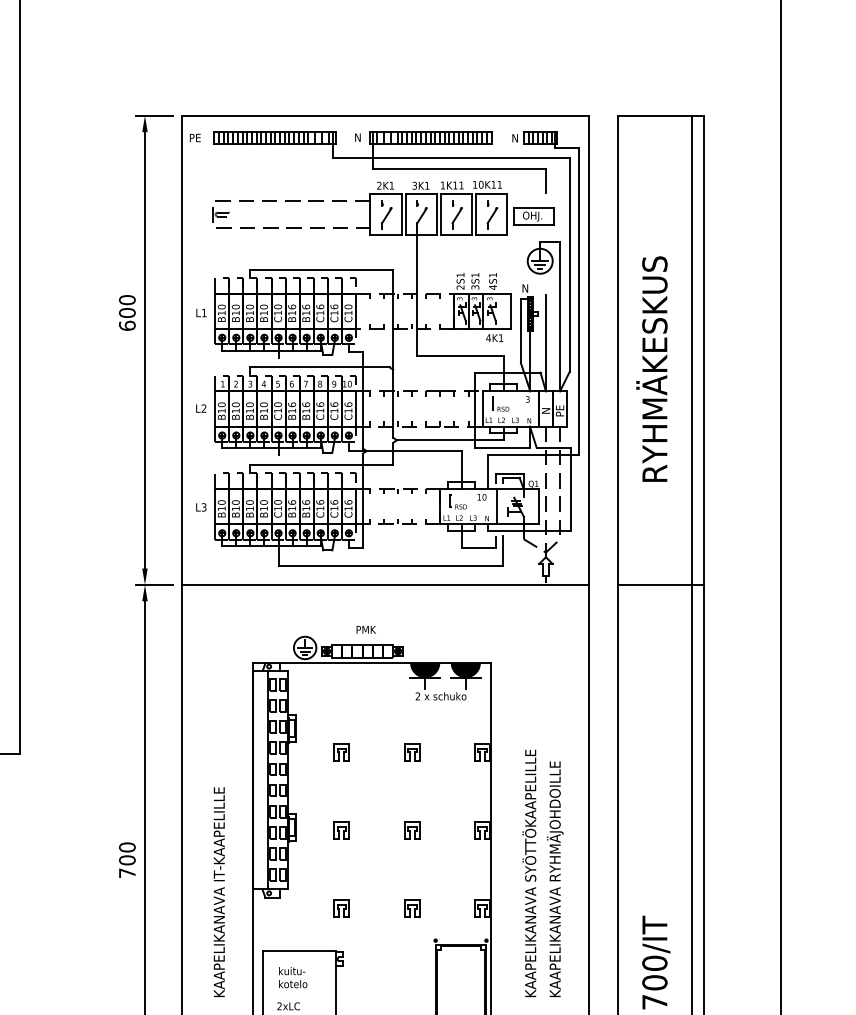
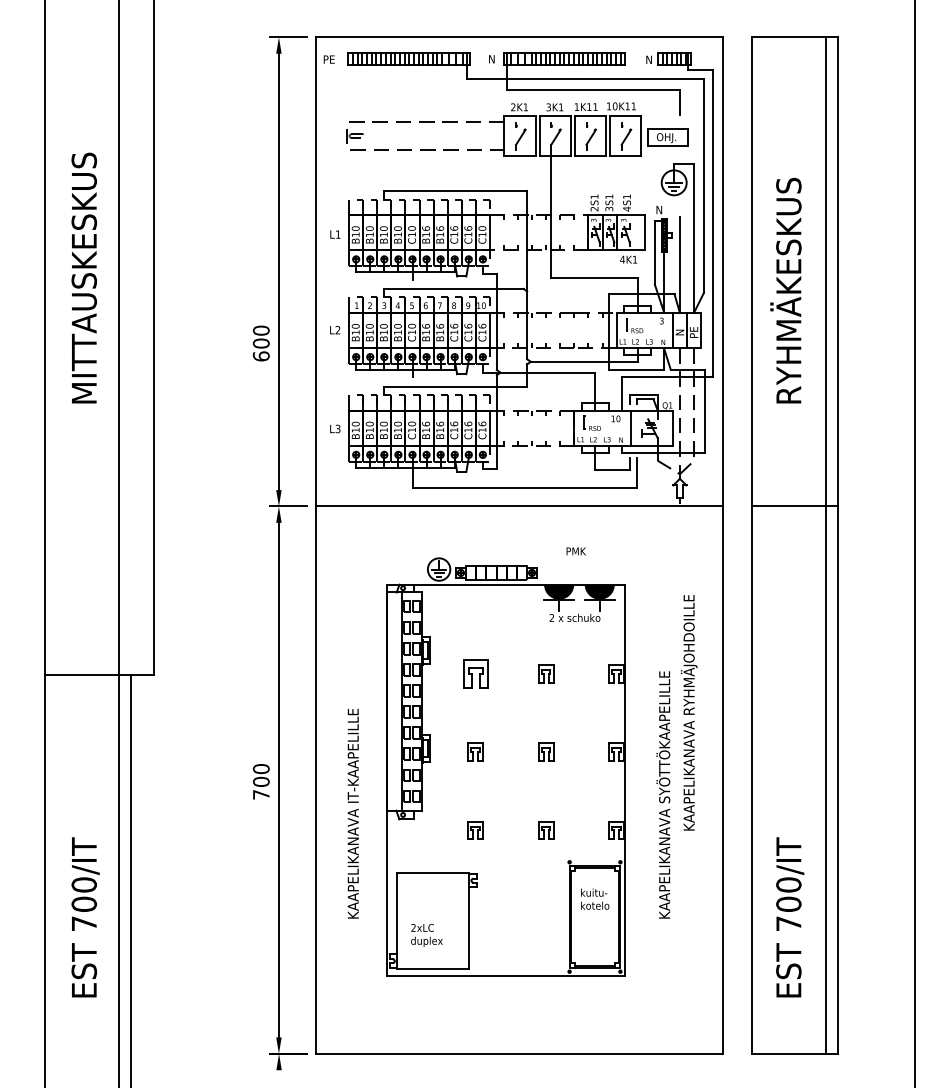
text: (126, 312) -> (260, 343), moved
text: (365, 629) -> (575, 551), moved
part: (341, 751) -> (475, 673), size x1.6
text: (555, 878) -> (689, 712), moved
text: (293, 976) -> (595, 898), moved

